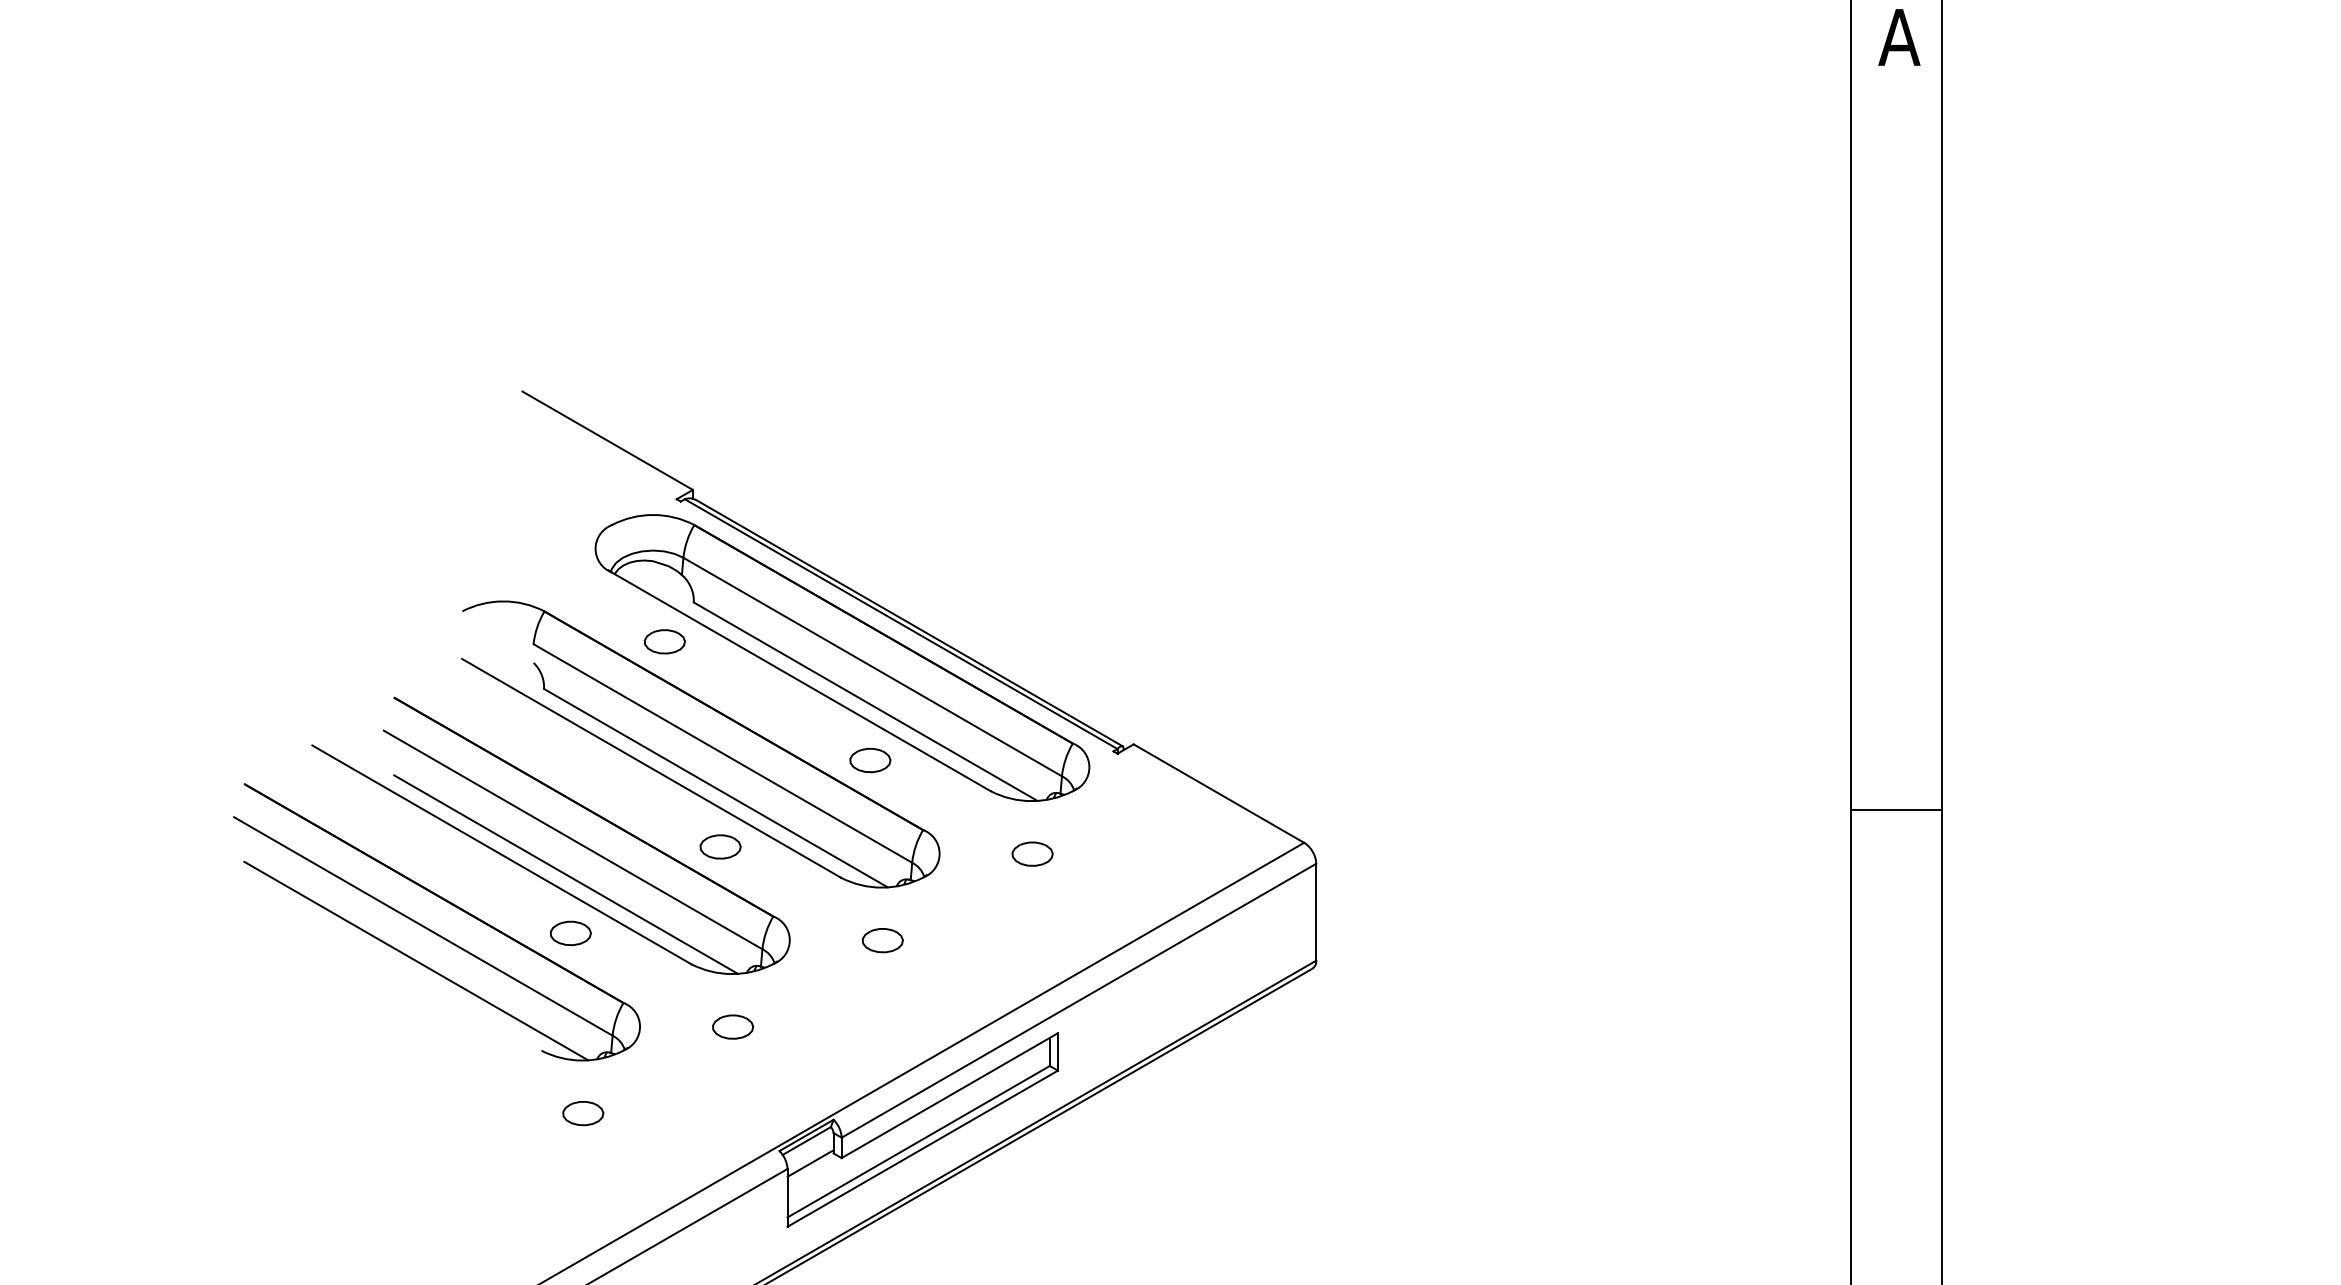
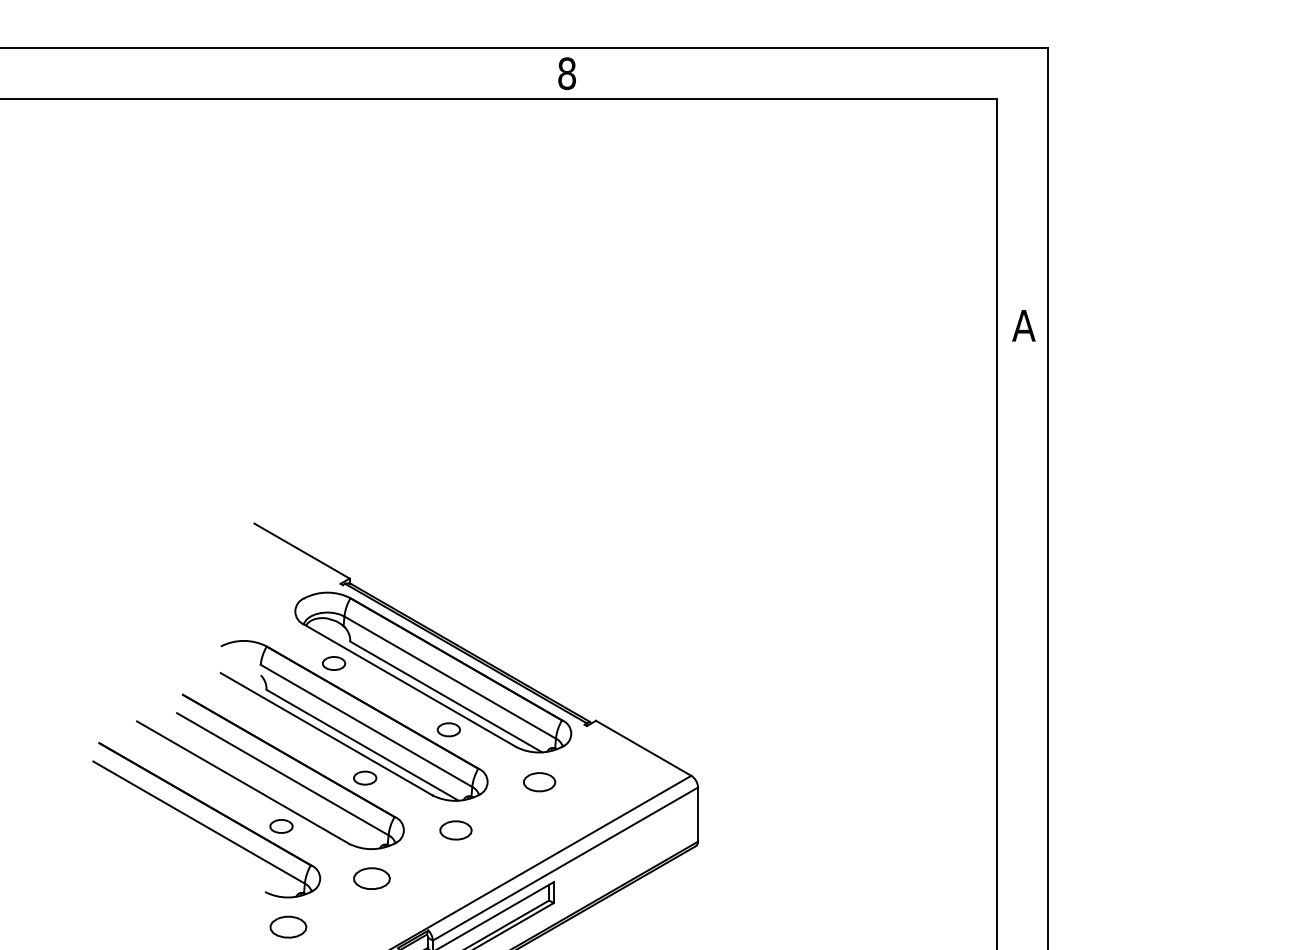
line: (1895, 810) -> (1021, 757), removed
part: (1032, 852) -> (539, 781), size x1.4
line: (565, 874) -> (278, 793), removed
part: (882, 940) -> (455, 830), size x1.4
line: (416, 960) -> (195, 841), removed
part: (733, 1026) -> (372, 878), size x1.6
part: (583, 1112) -> (288, 926), size x1.6

